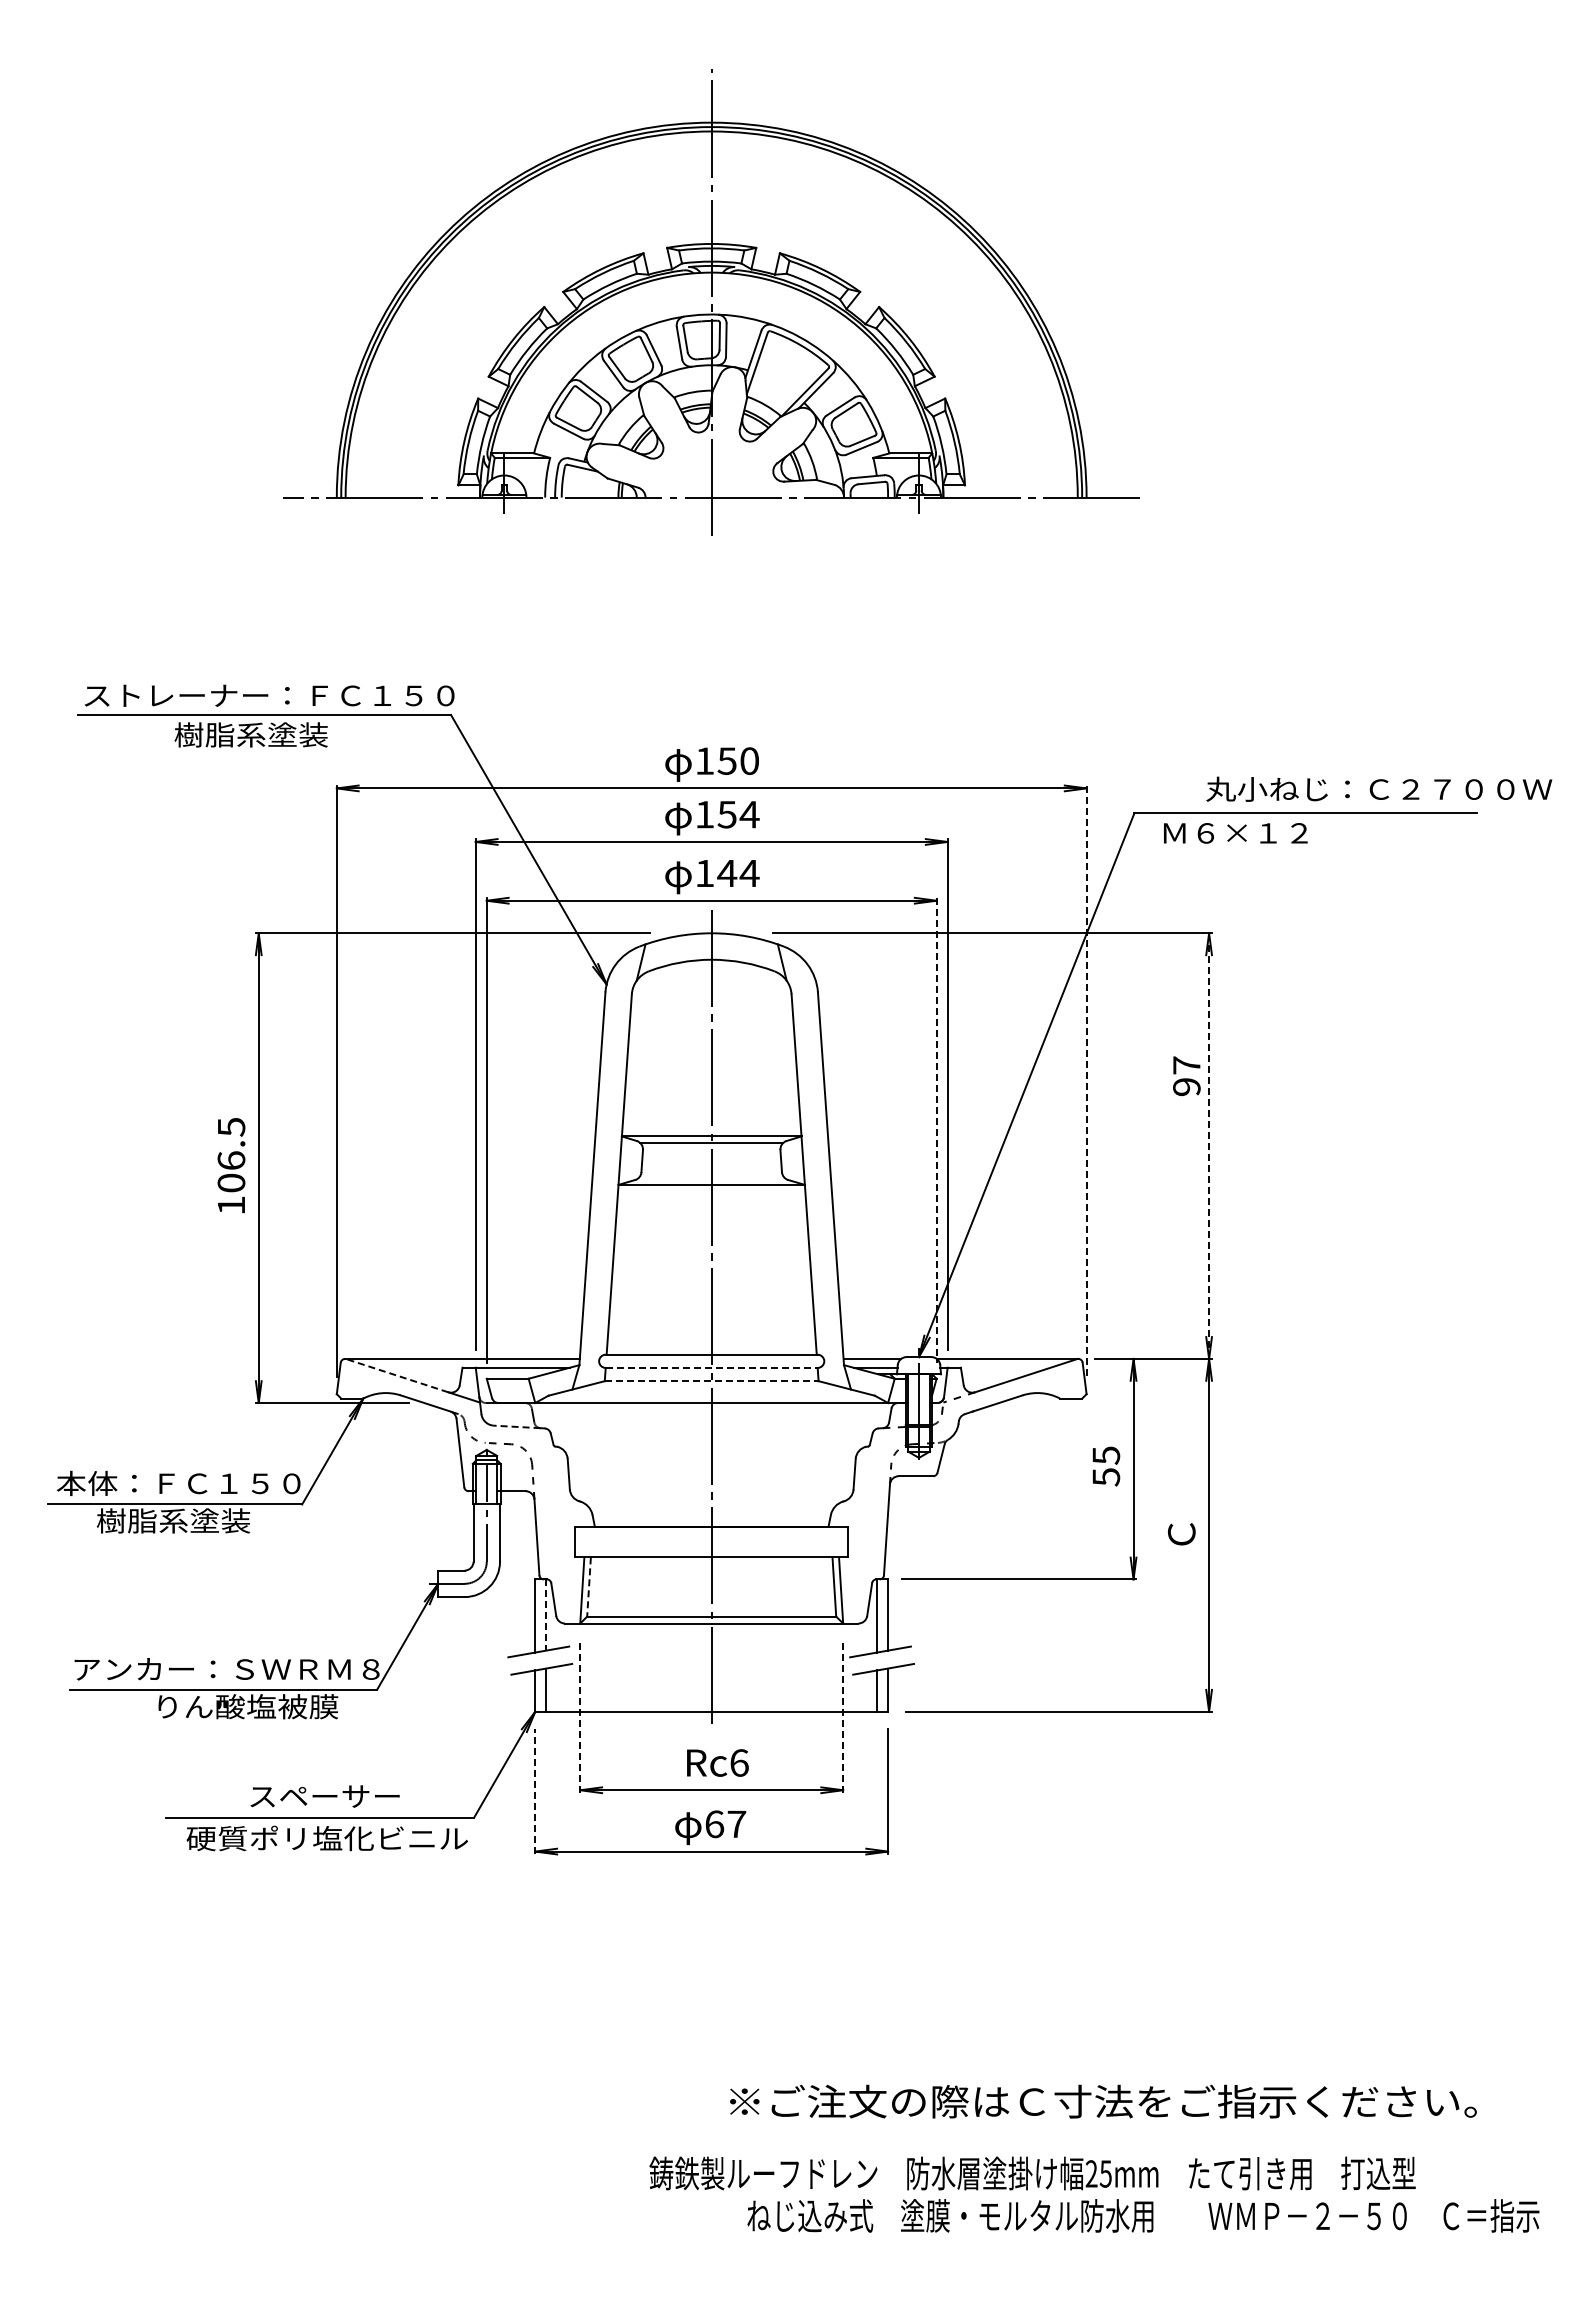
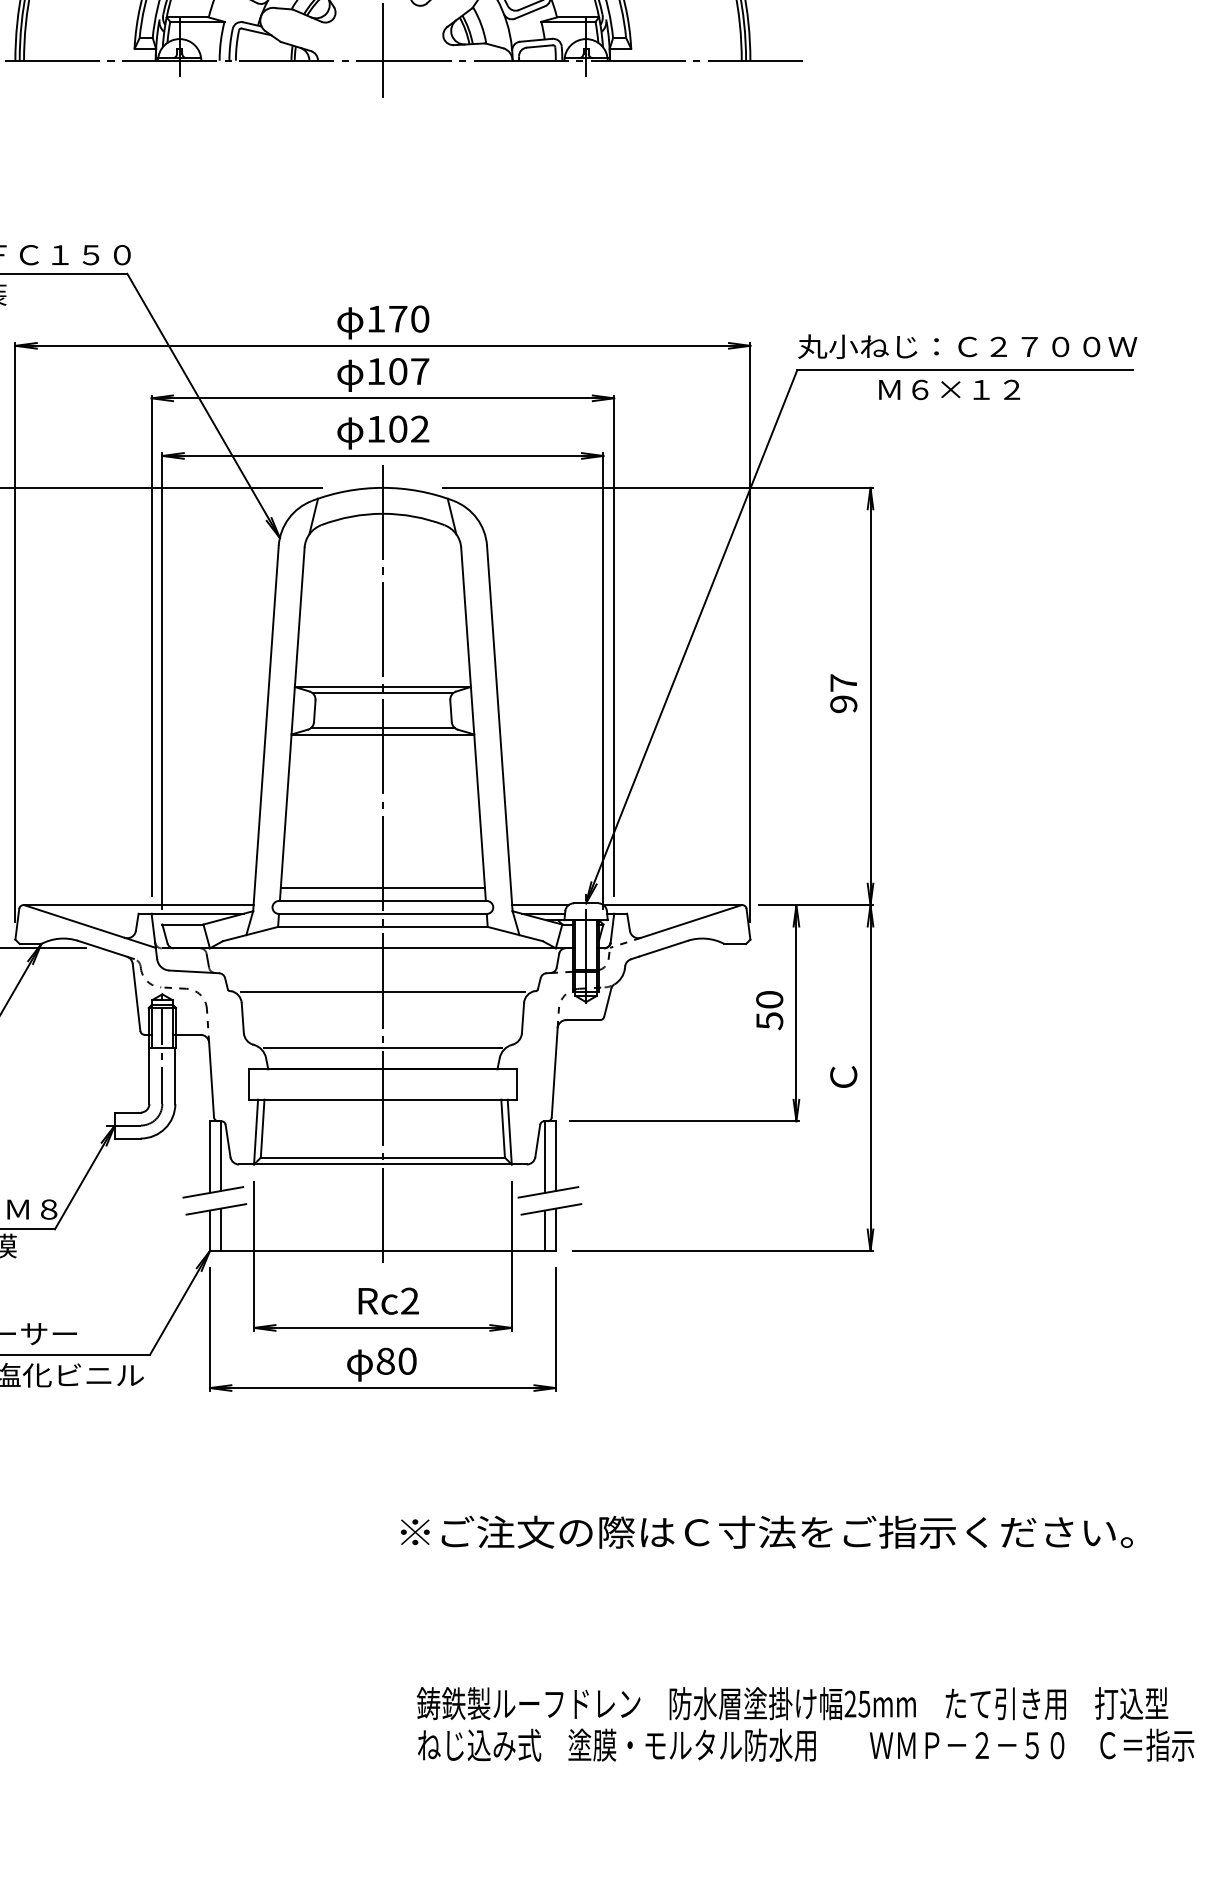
text: (726, 760) -> (397, 318), 150 -> 170
text: (1379, 788) -> (967, 345), moved
text: (738, 814) -> (409, 371), 154 -> 107
text: (1235, 833) -> (949, 390), moved
text: (738, 873) -> (409, 429), 144 -> 102
text: (1186, 1075) -> (843, 692), moved
line: (1086, 1081) -> (750, 633), dashed -> solid
line: (936, 1130) -> (603, 681), dashed -> solid
line: (1209, 1146) -> (870, 696), dashed -> solid
line: (711, 1178) -> (382, 728), added
line: (711, 1341) -> (382, 888), added
line: (711, 1367) -> (382, 913), dashed -> solid
line: (396, 1375) -> (73, 921), dashed -> solid
line: (711, 1381) -> (382, 927), dashed -> solid
line: (516, 1426) -> (191, 971), dashed -> solid
line: (711, 1447) -> (382, 991), added
text: (1106, 1455) -> (769, 999), 55 -> 50
line: (711, 1504) -> (382, 1047), added
line: (589, 1586) -> (263, 1128), dashed -> solid
line: (546, 1615) -> (220, 1156), dashed -> solid
line: (580, 1717) -> (254, 1256), dashed -> solid
line: (843, 1717) -> (512, 1256), dashed -> solid
text: (739, 1762) -> (410, 1300), Rc6 -> Rc2
line: (535, 1791) -> (210, 1329), dashed -> solid
text: (725, 1824) -> (396, 1361), 67 -> 80
text: (1103, 2101) -> (766, 1532), moved
text: (1032, 2173) -> (792, 1703), moved

